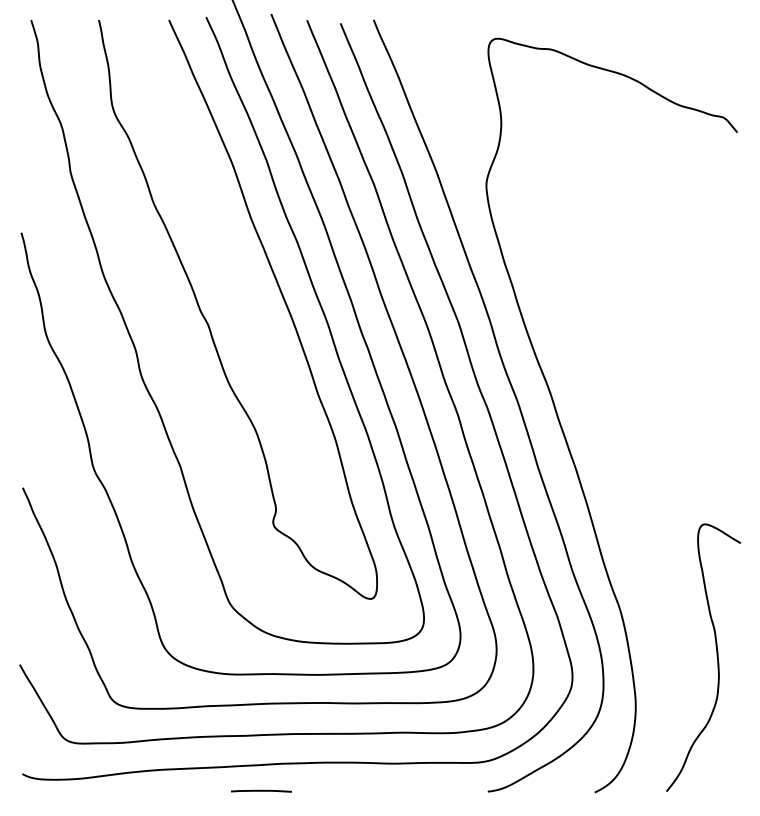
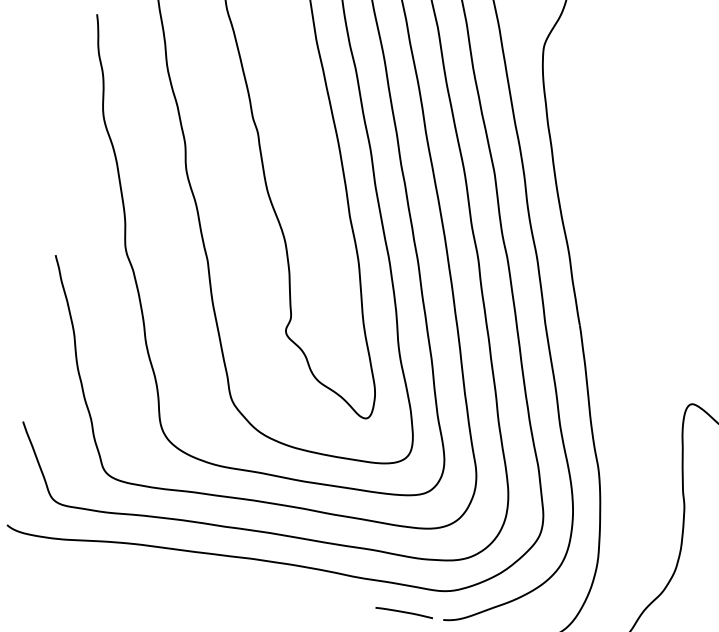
line: (261, 790) -> (404, 611), moved

